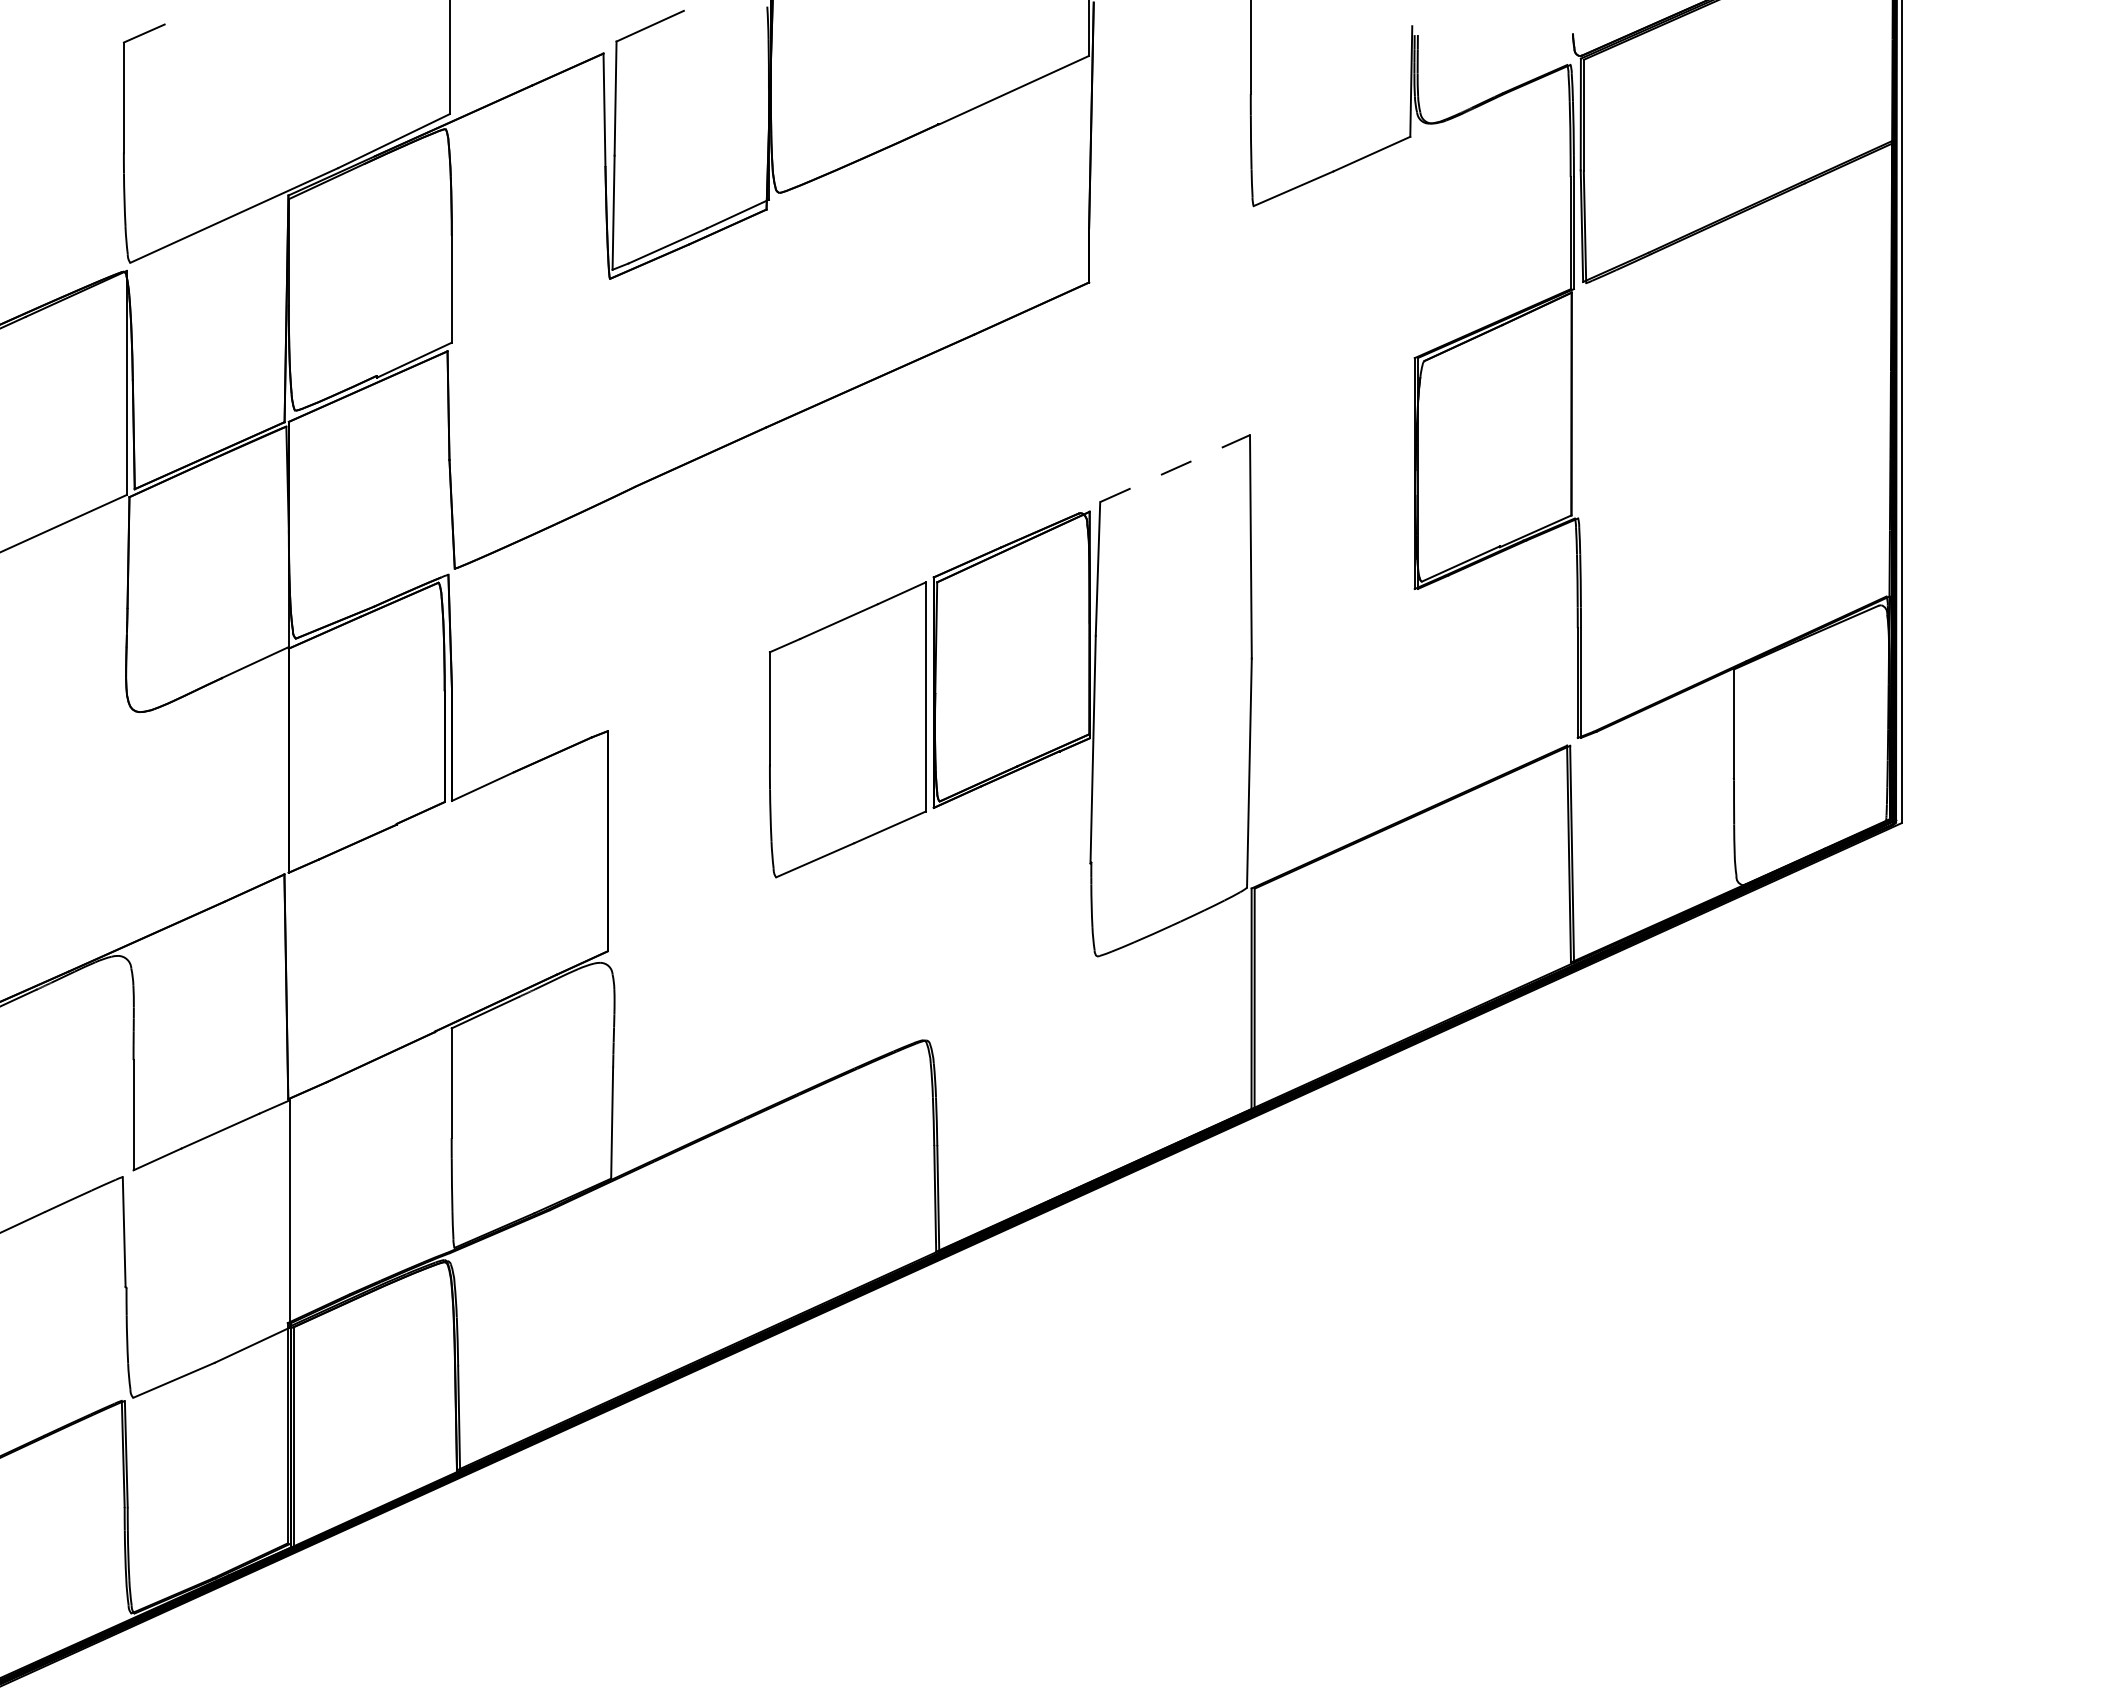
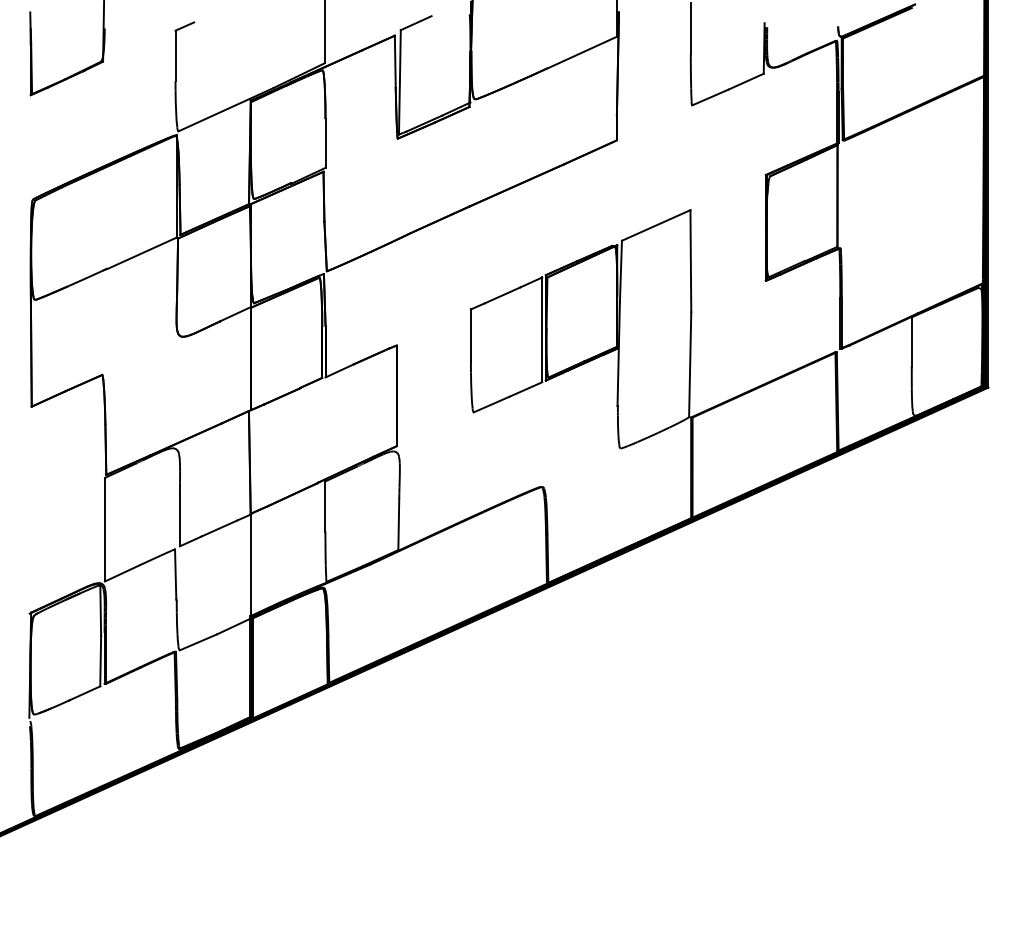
line: (1175, 468) -> (656, 225), dashed -> solid

